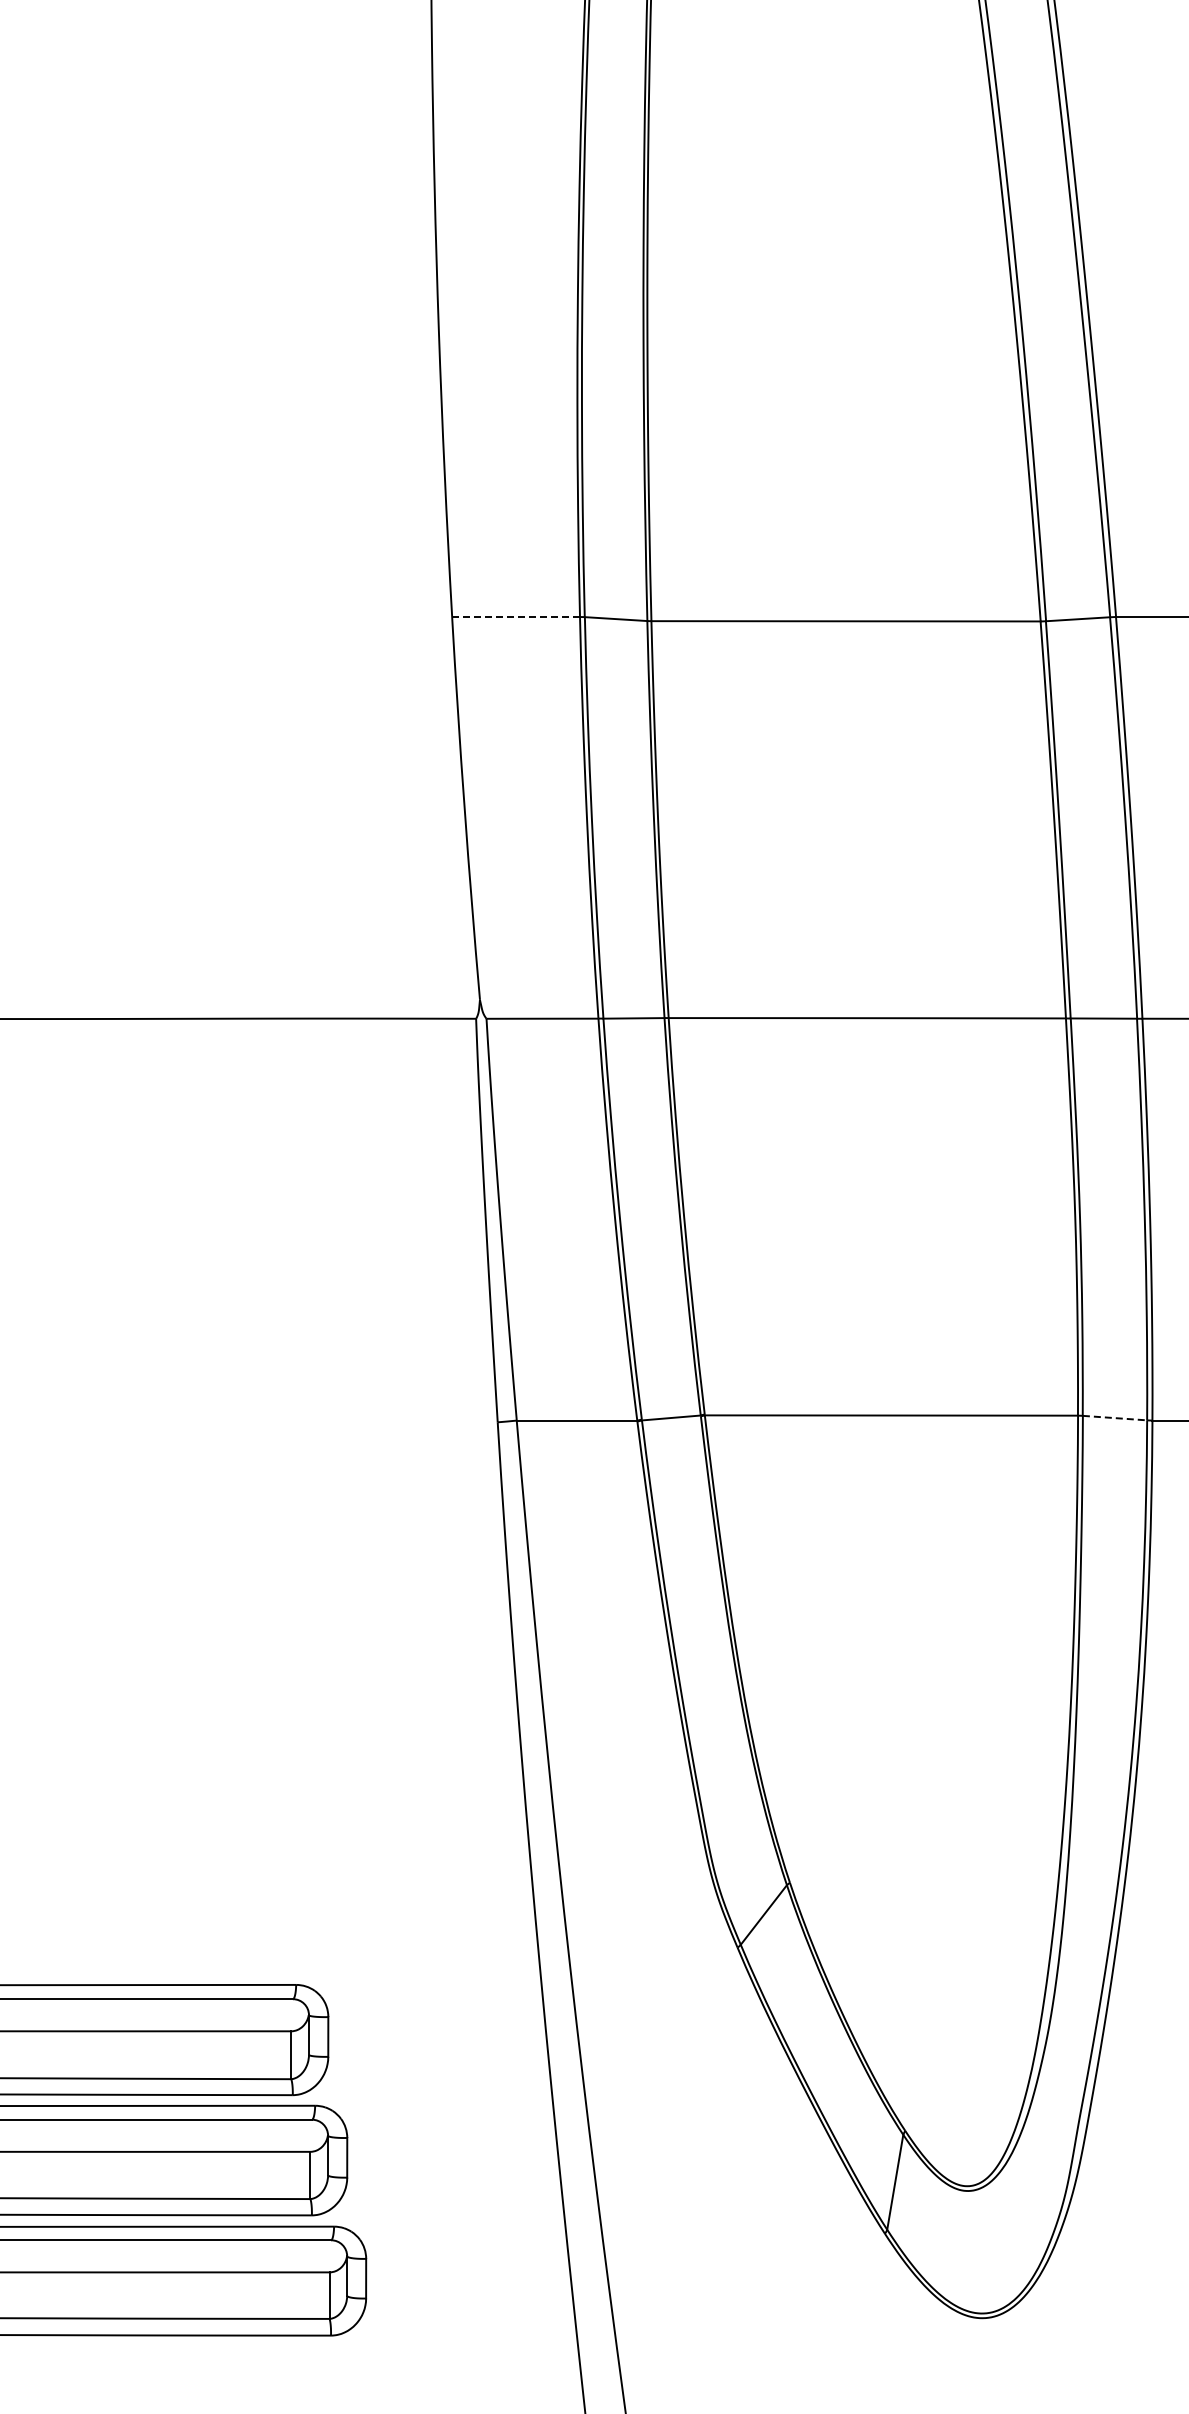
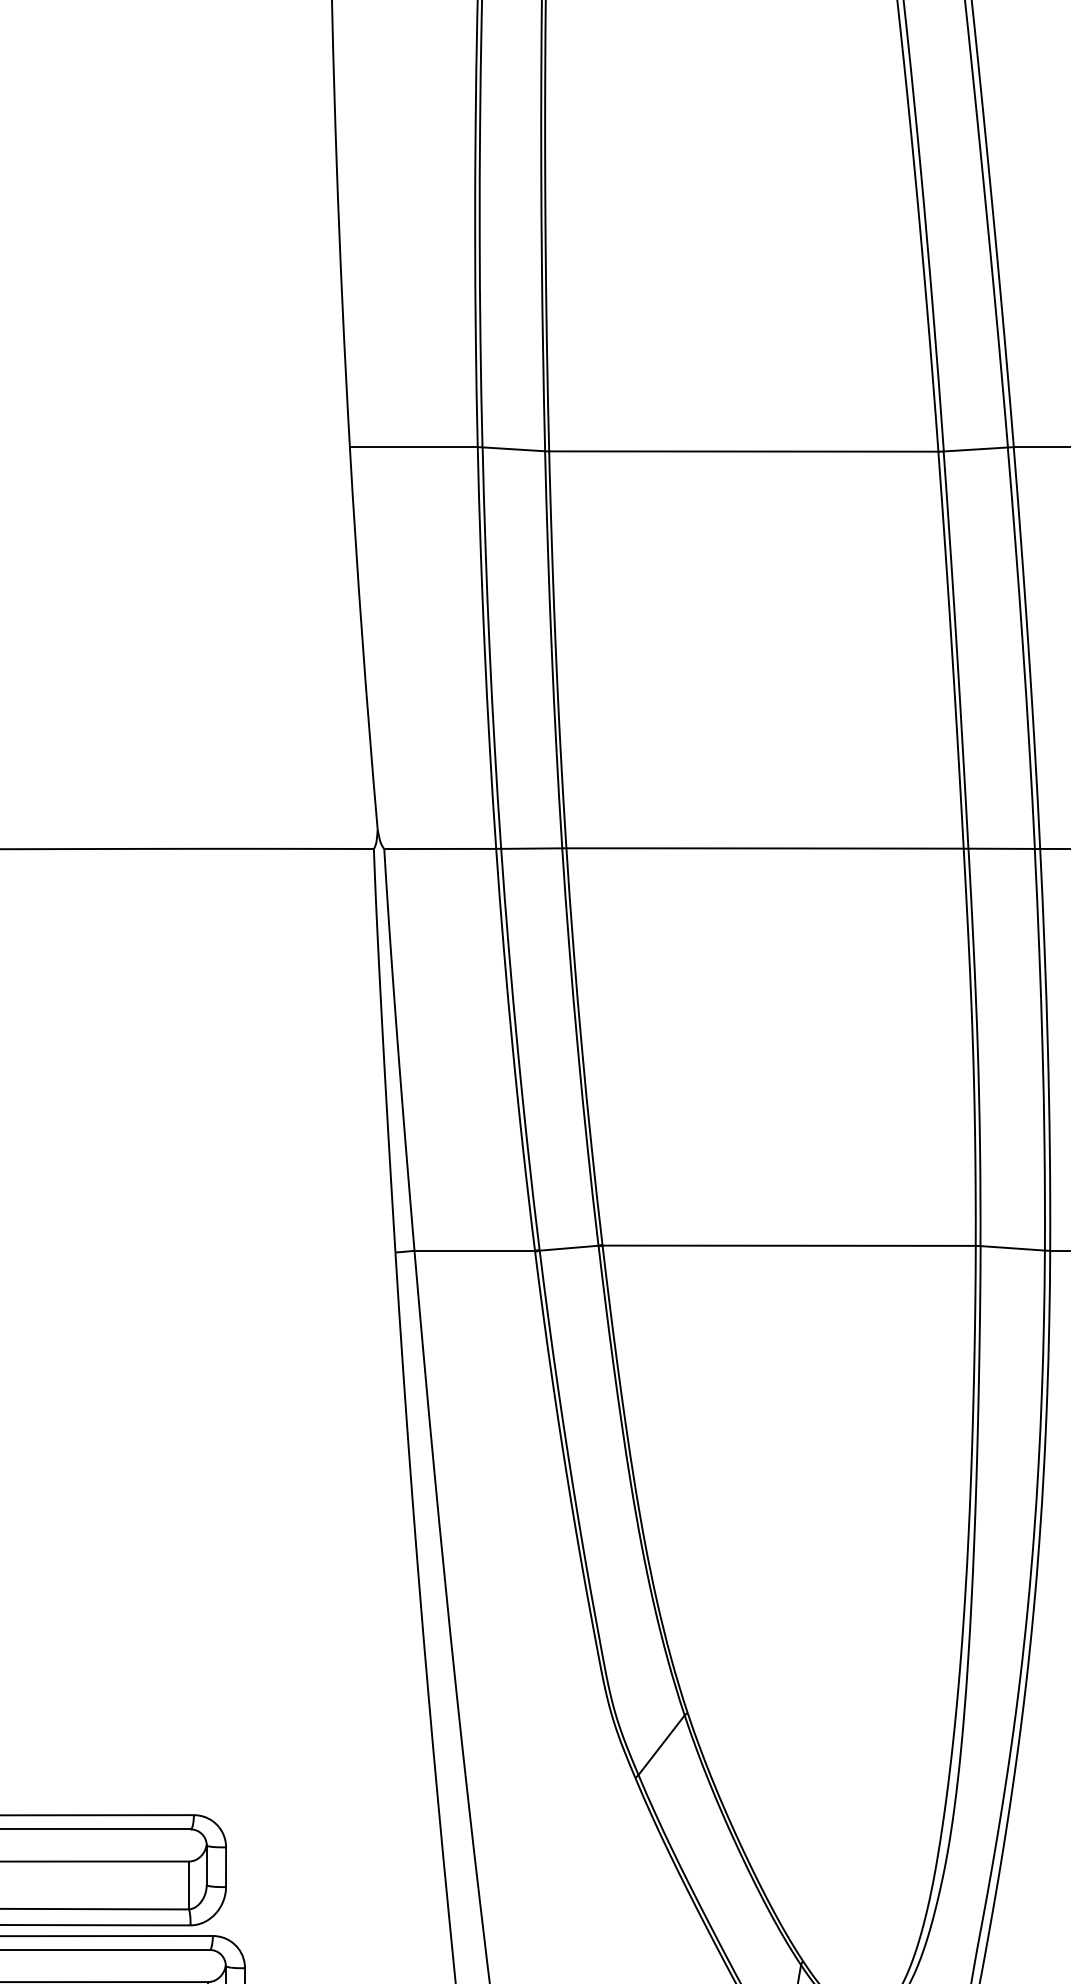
line: (516, 617) -> (414, 447), dashed -> solid
line: (1115, 1418) -> (1013, 1248), dashed -> solid

